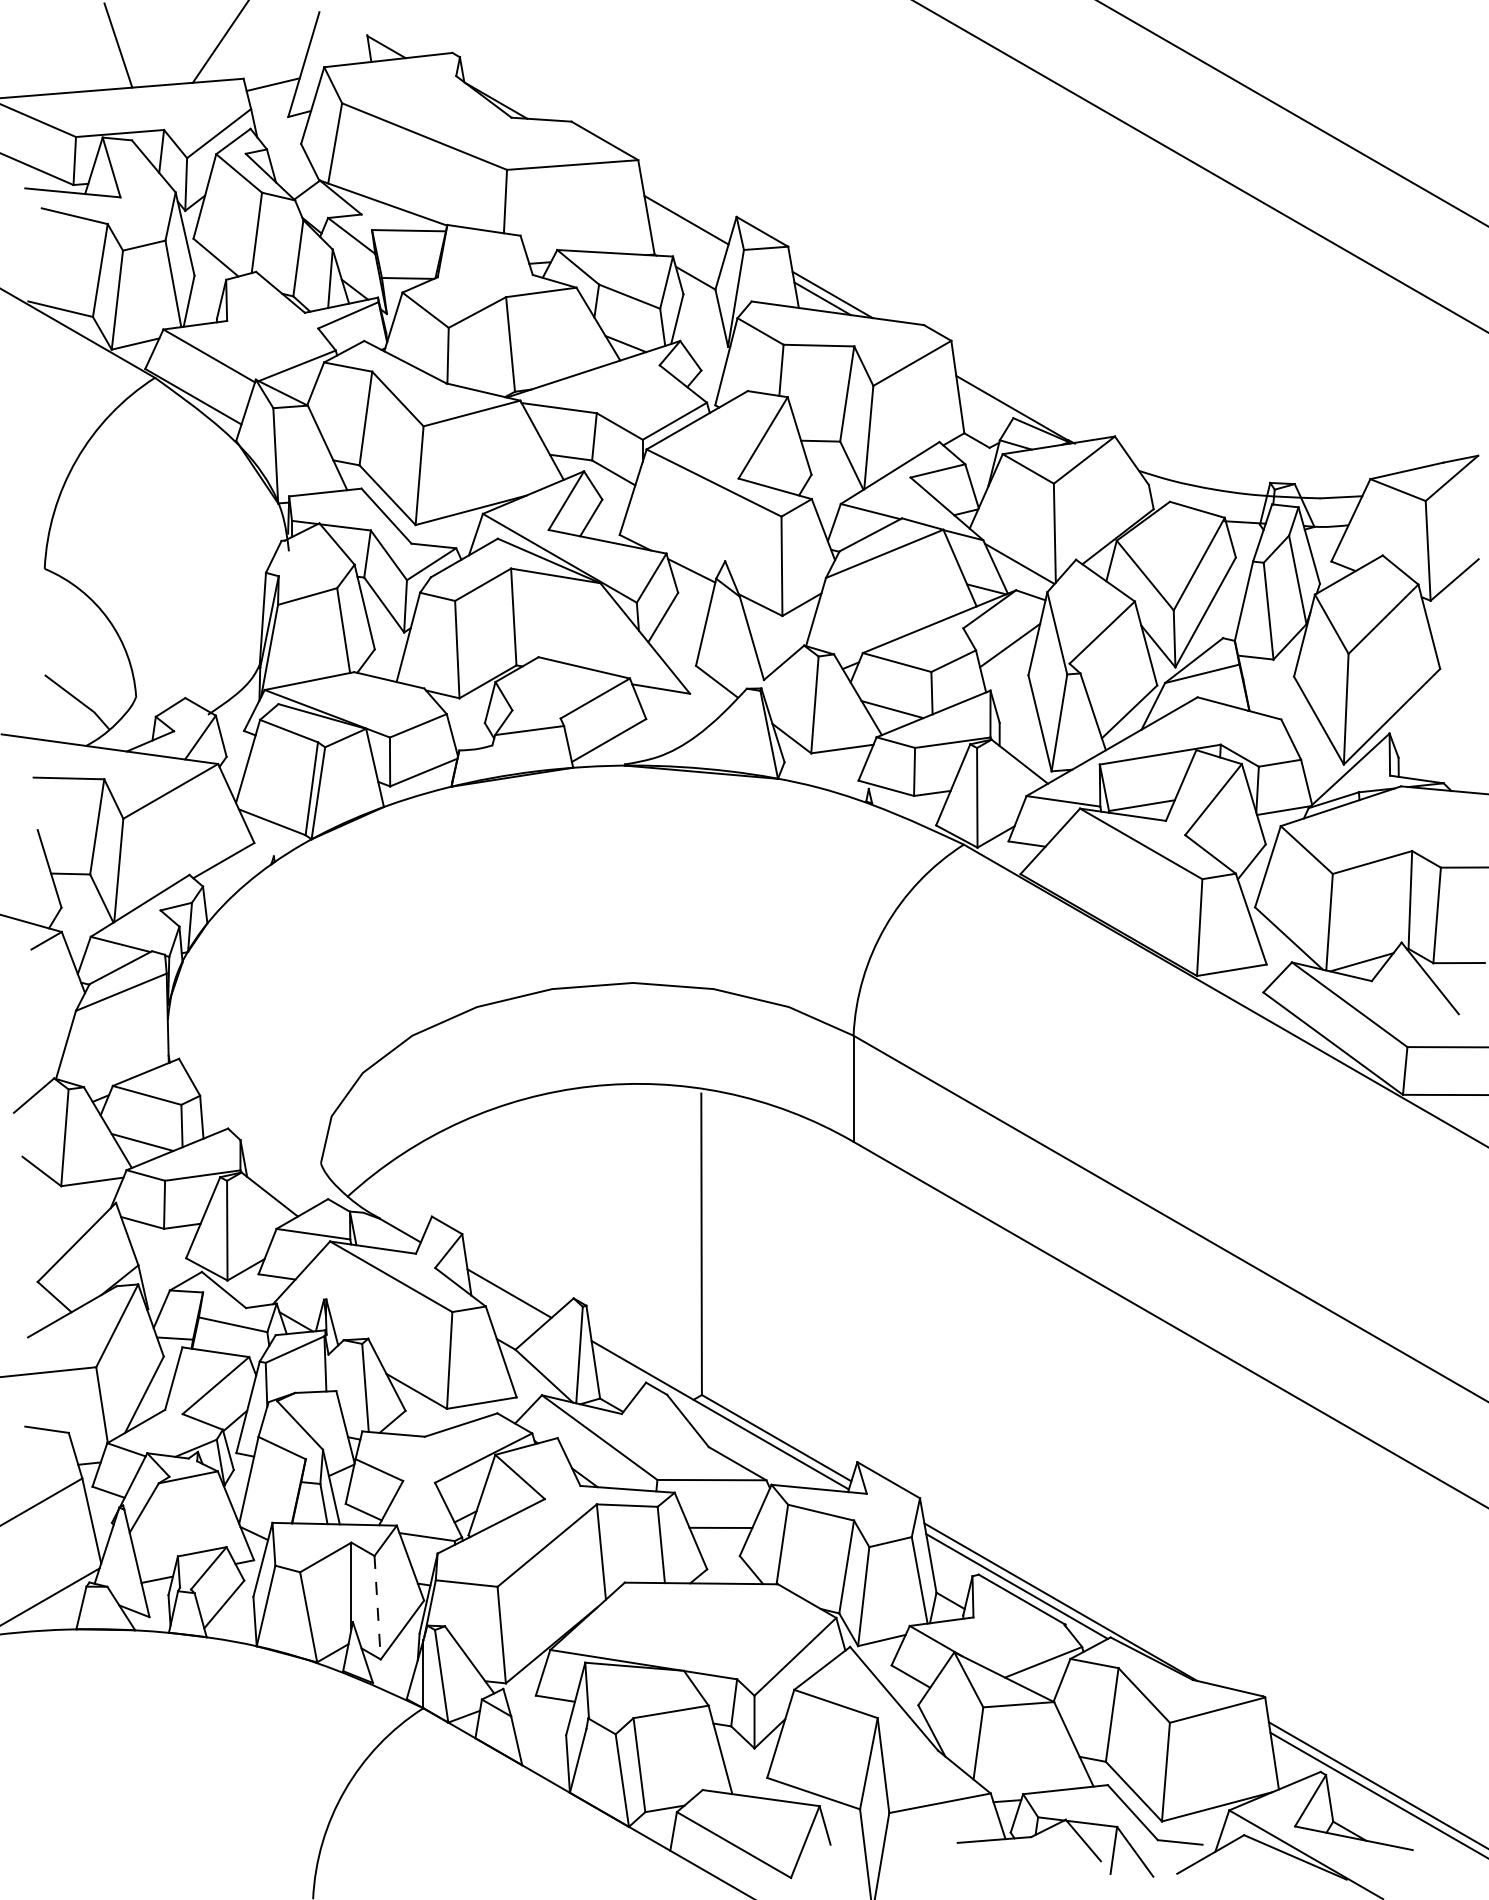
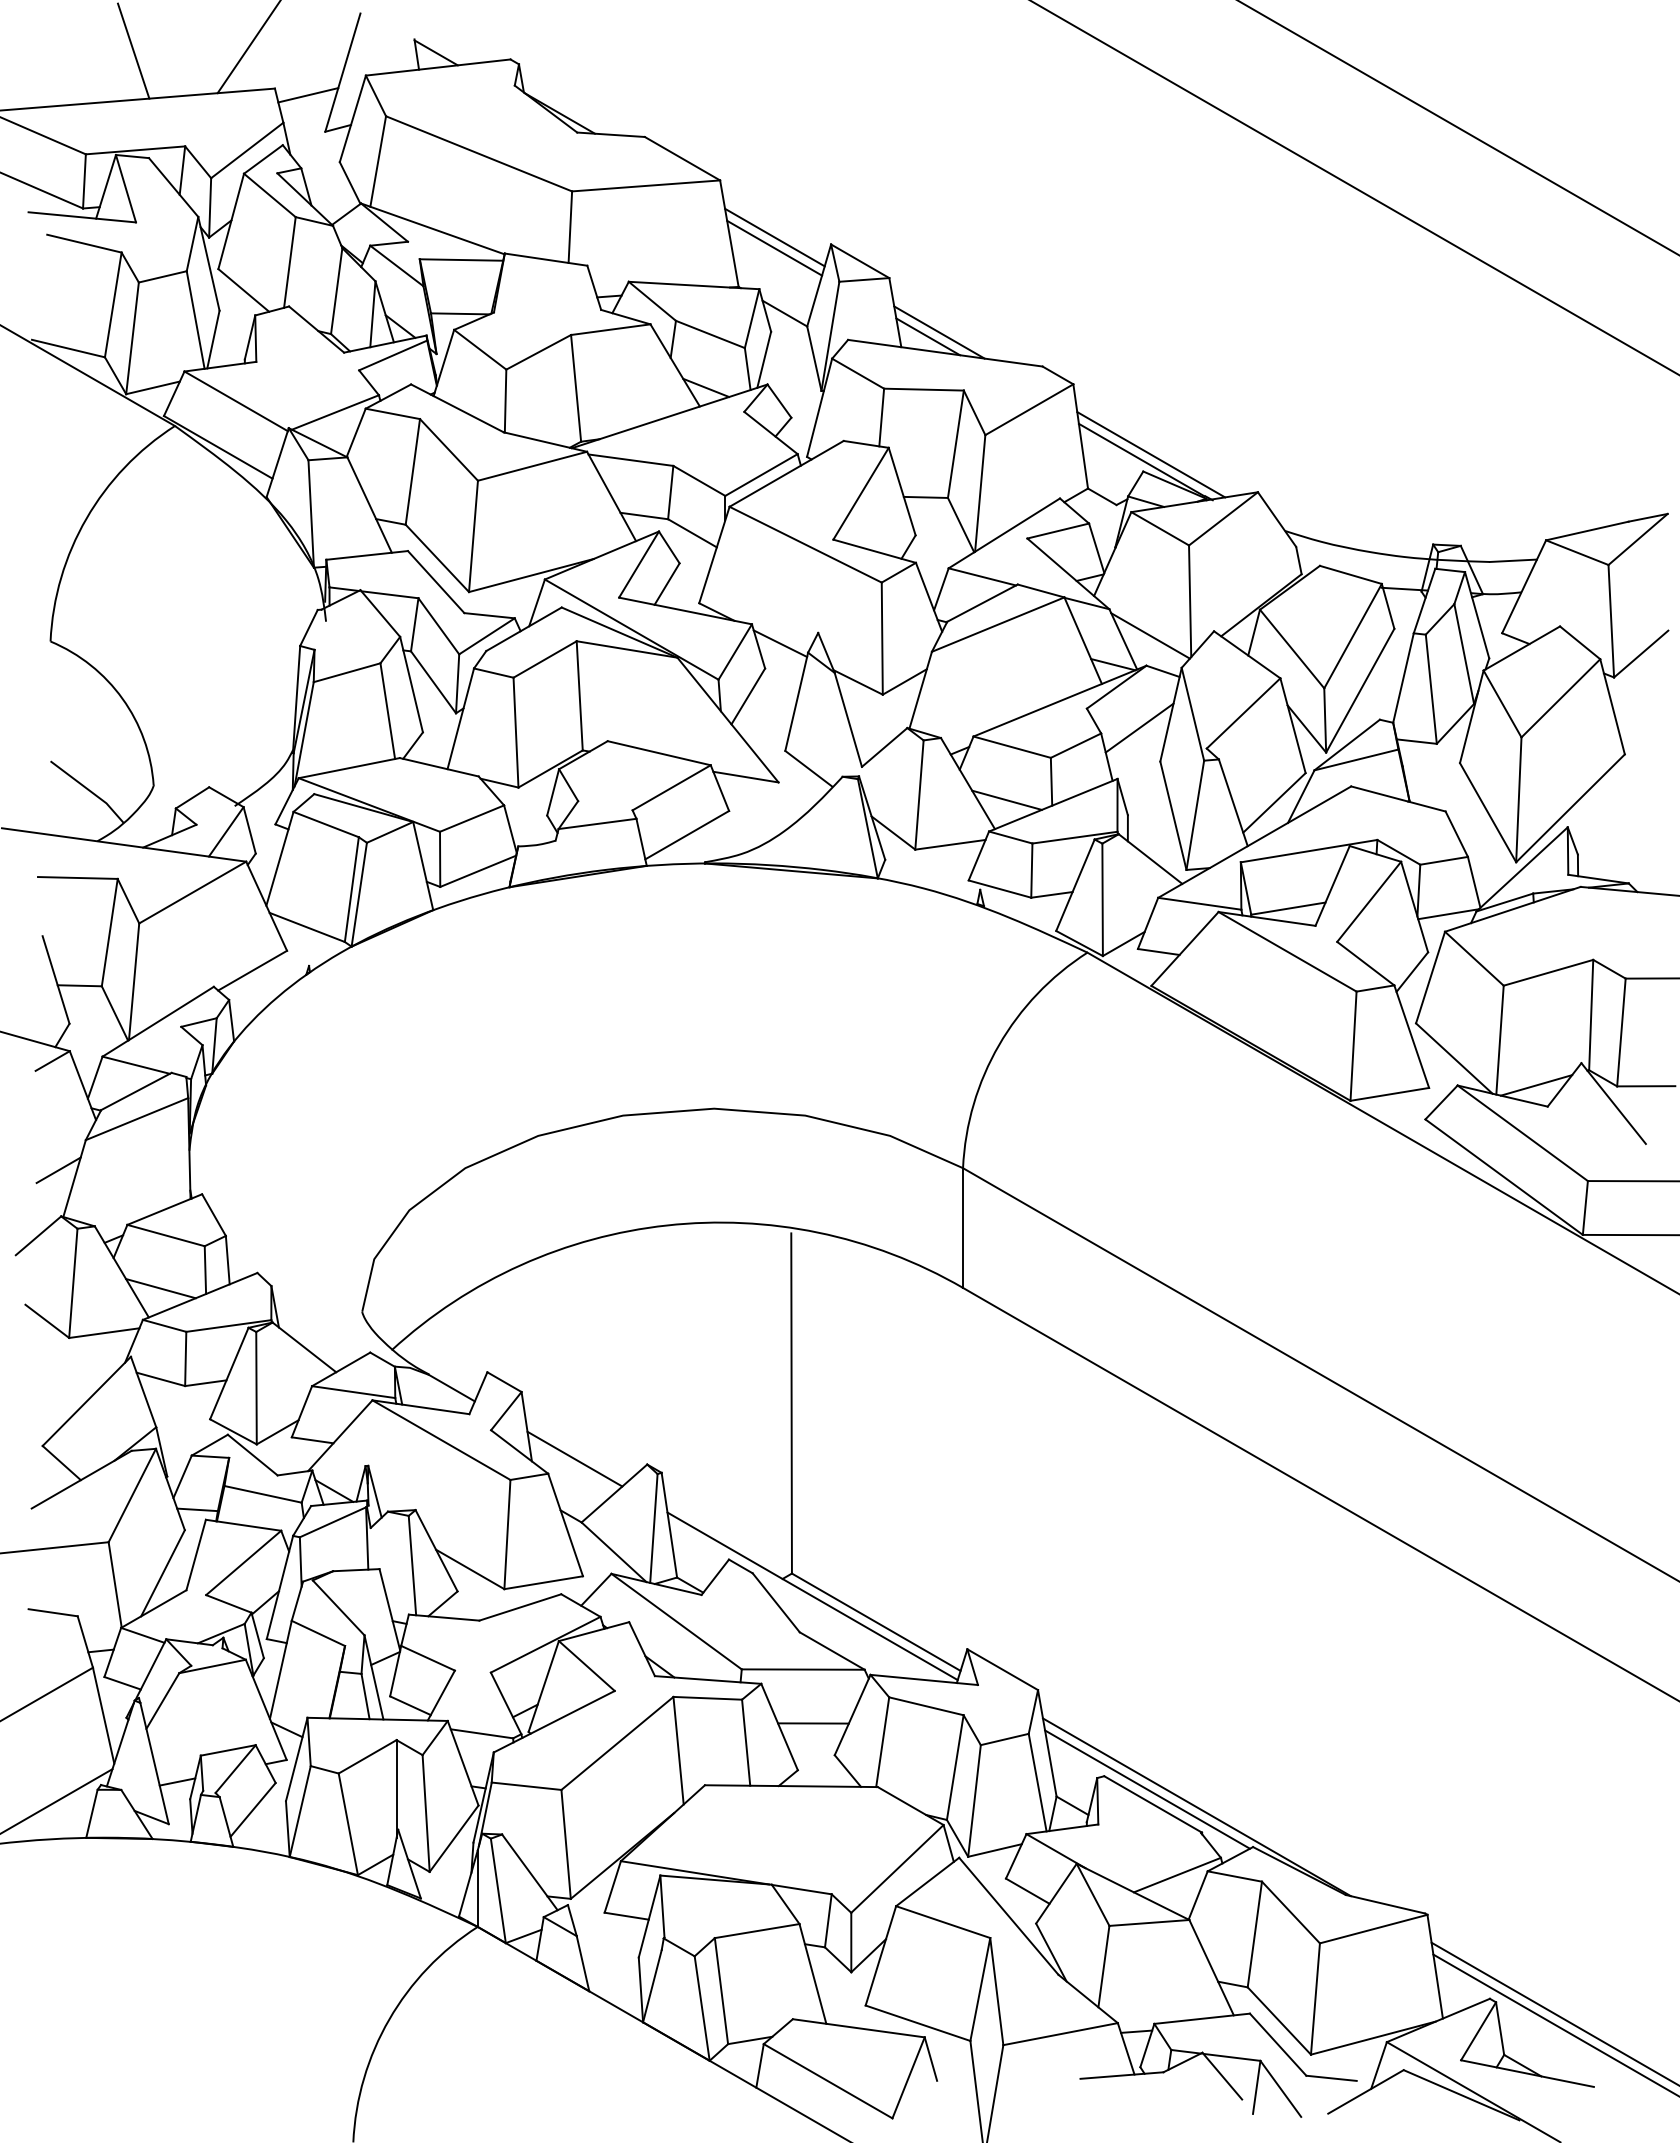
line: (686, 210) -> (774, 237), added
line: (1020, 403) -> (1151, 454), added
line: (51, 1037) -> (58, 1170), added
line: (377, 1608) -> (426, 1814), dashed -> solid

